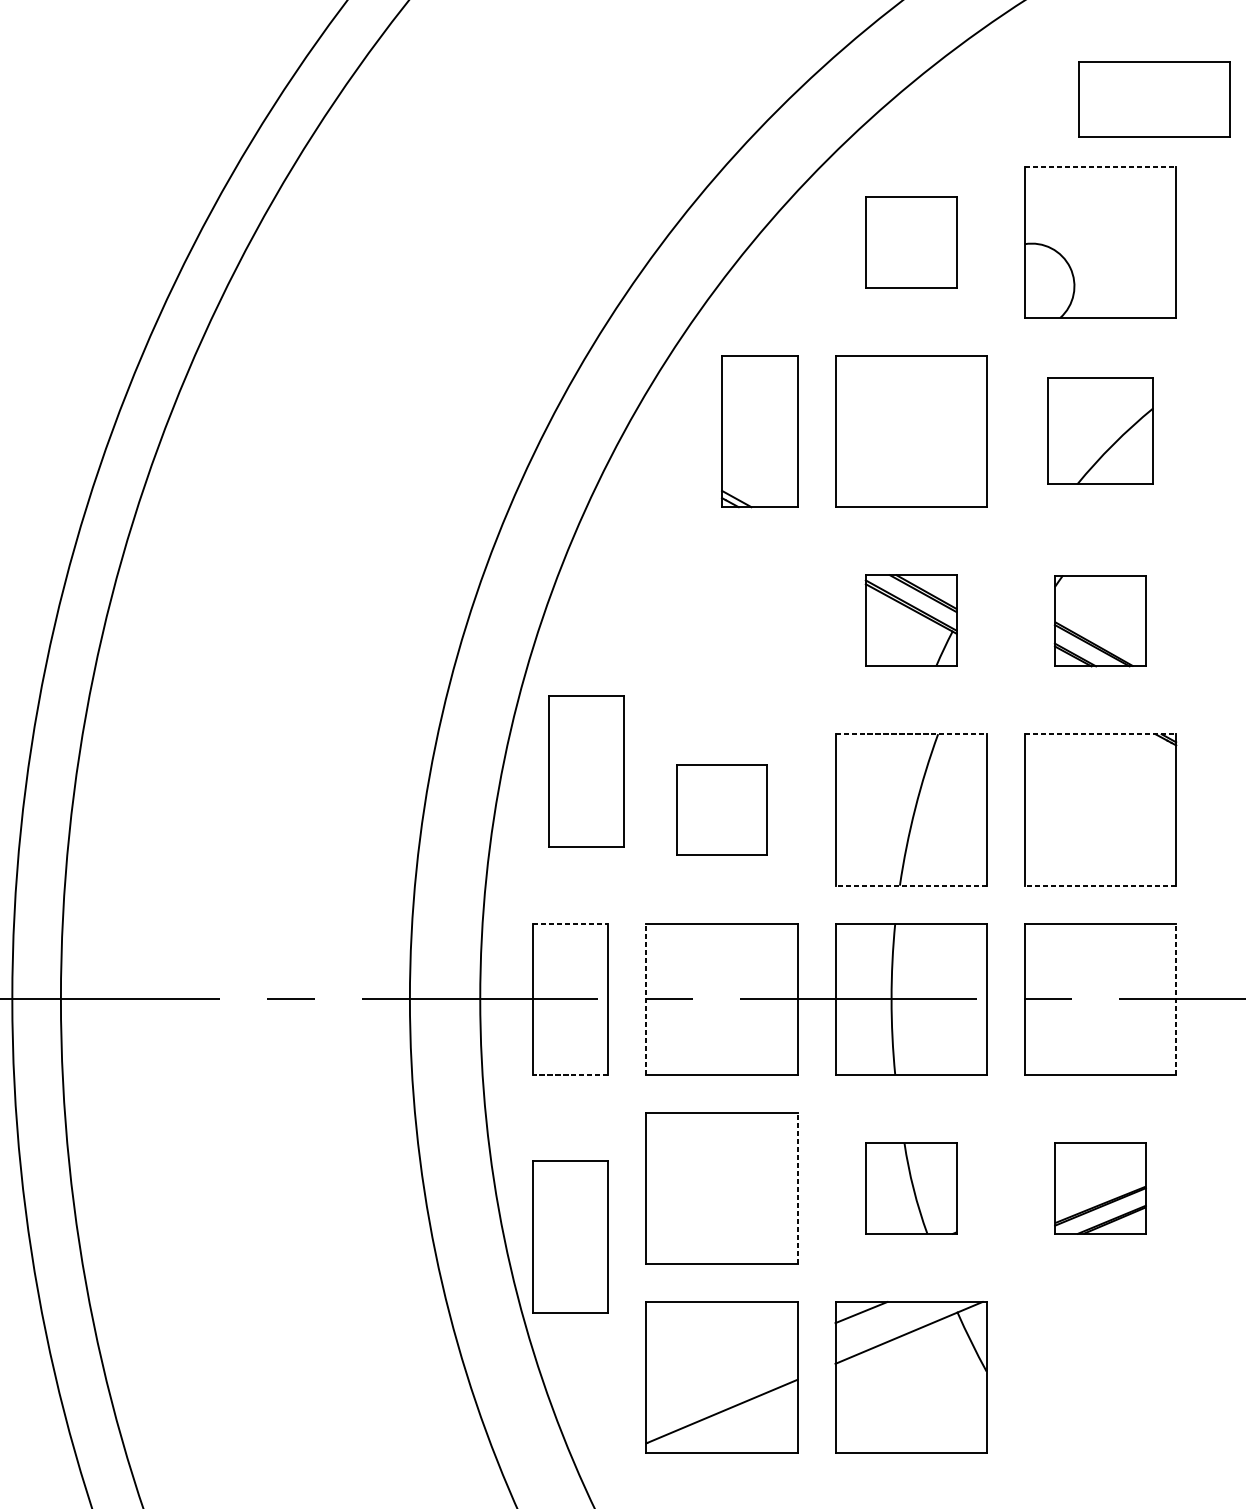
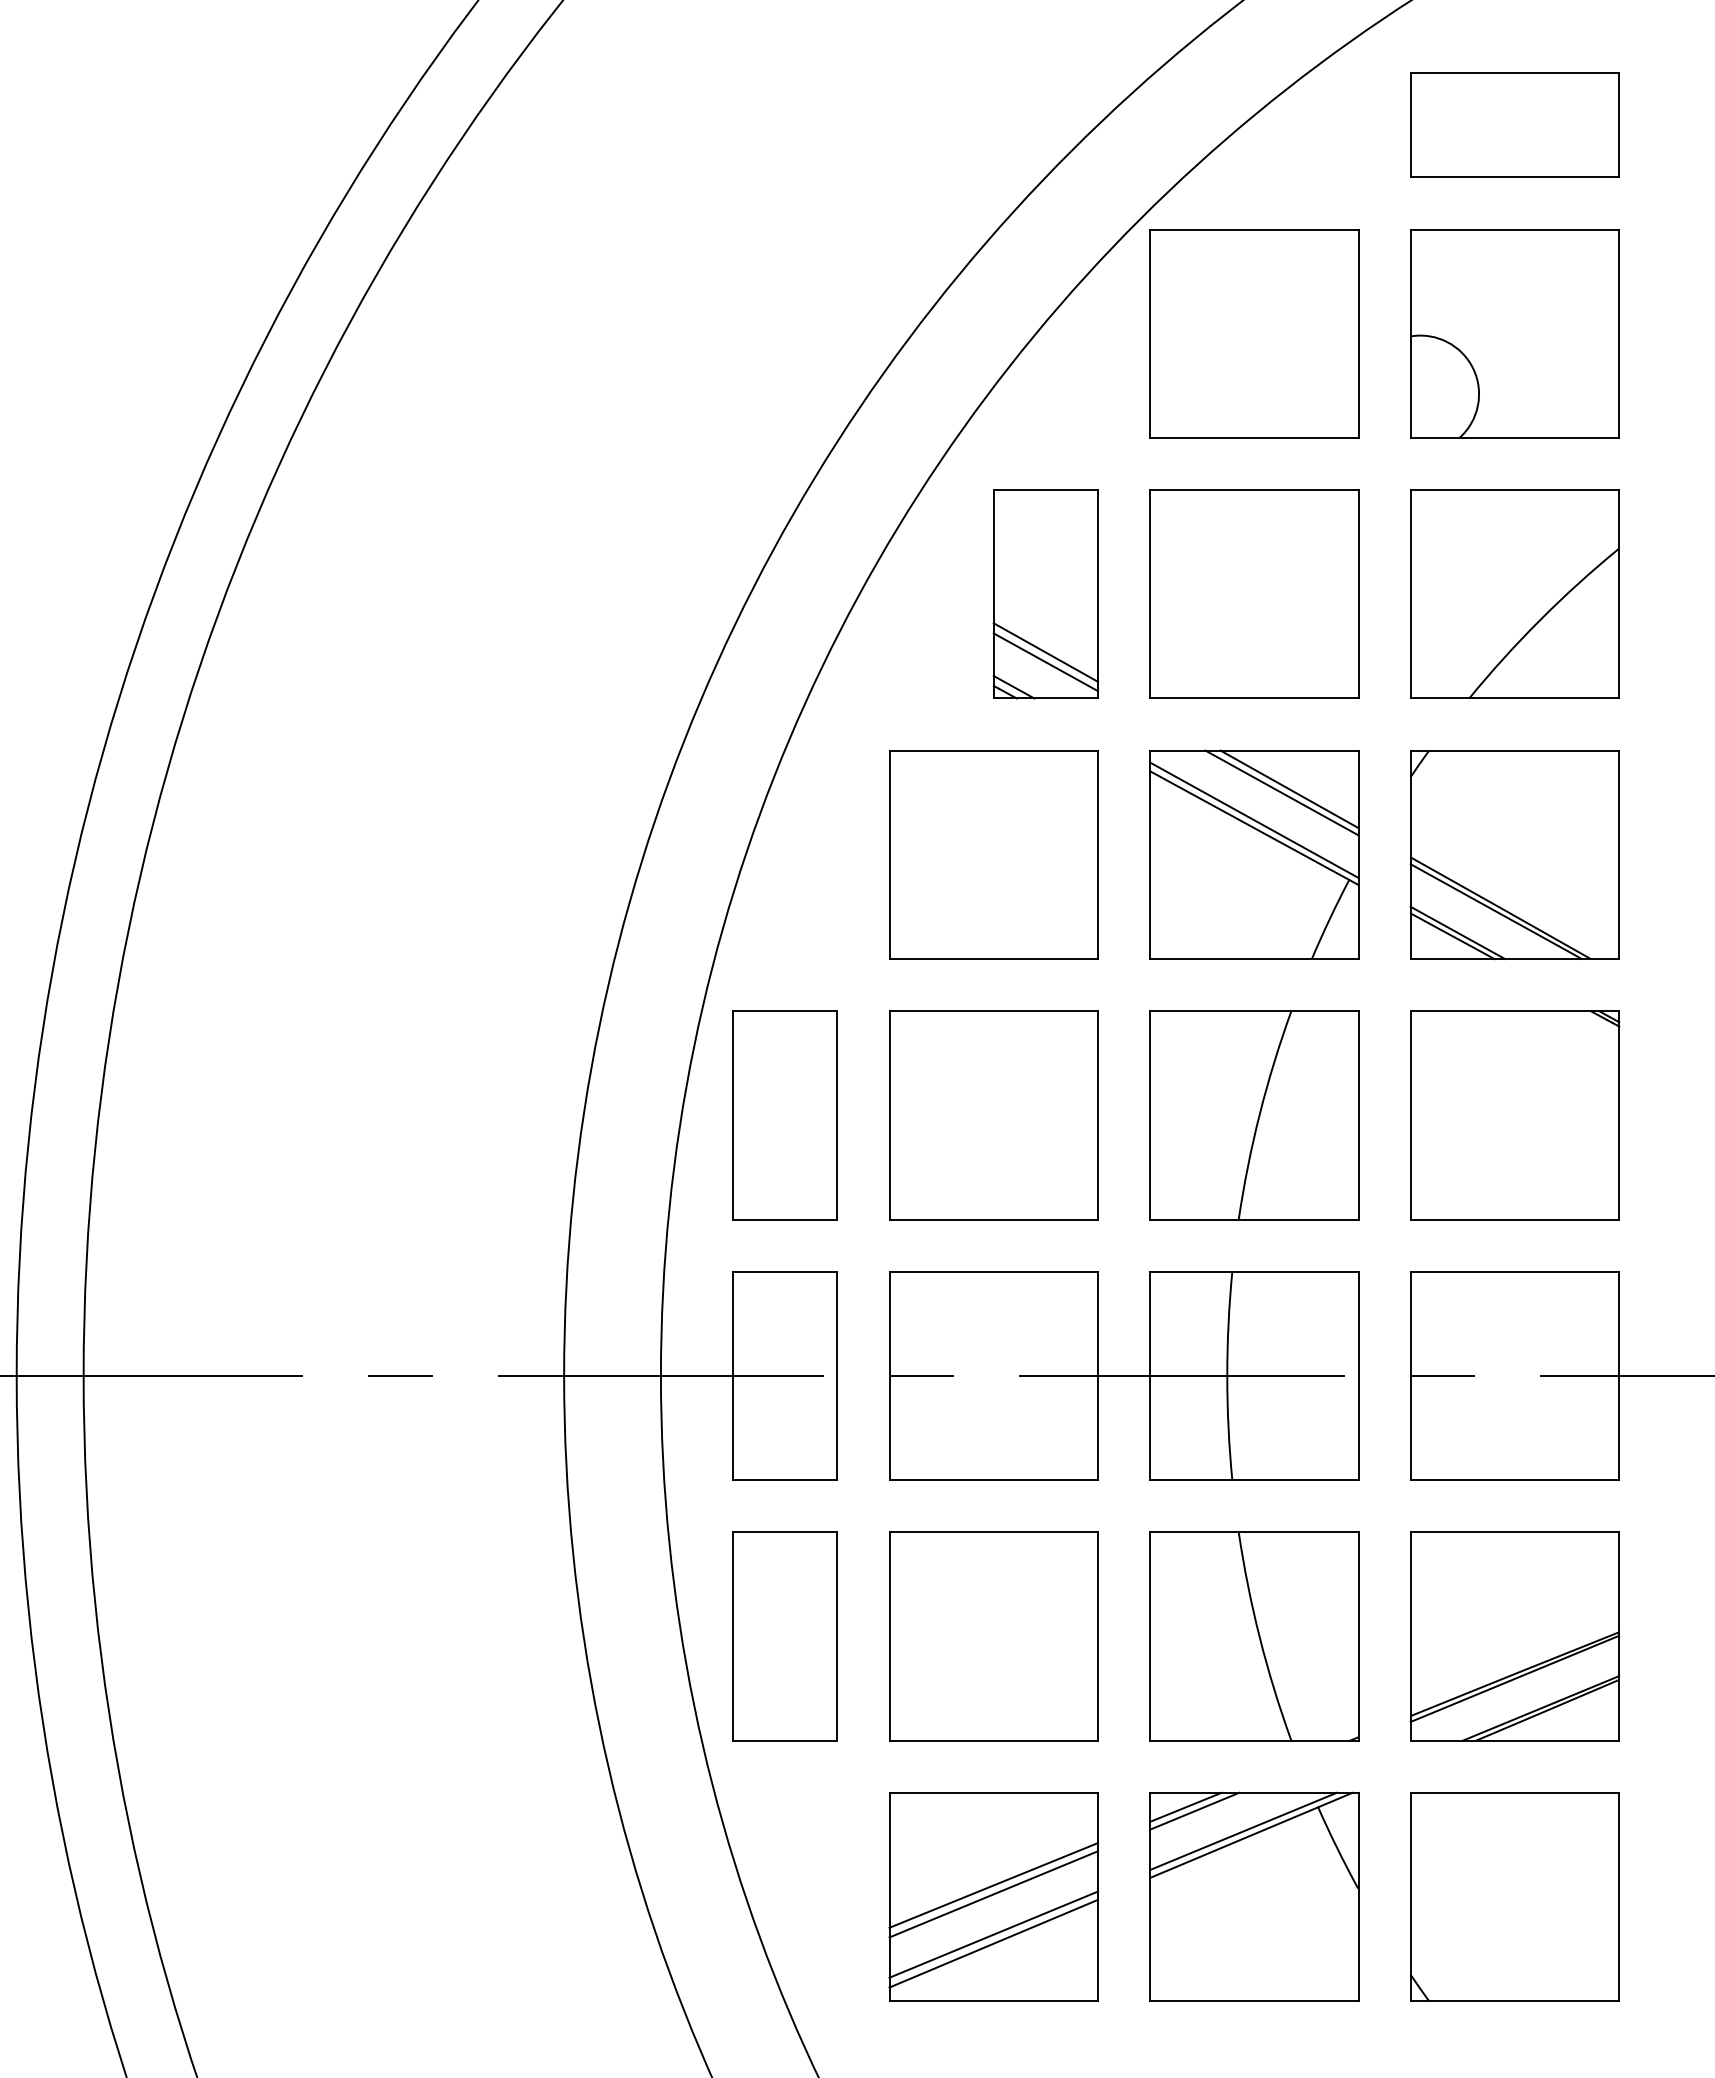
part: (1153, 99) -> (1514, 124), moved
line: (1100, 166) -> (1515, 229), dashed -> solid
part: (911, 242) -> (1254, 333), size x1.67
part: (1100, 430) -> (1514, 593), size x1.43
line: (759, 473) -> (1045, 652), added
line: (759, 481) -> (1045, 662), added
part: (721, 620) -> (993, 854), added
part: (911, 620) -> (1254, 854), size x1.67
part: (1100, 621) -> (1514, 855), size x1.67
line: (911, 734) -> (1254, 1011), dashed -> solid
line: (1100, 734) -> (1515, 1011), dashed -> solid
part: (585, 771) -> (784, 1115), moved
part: (721, 810) -> (993, 1115), size x1.67
line: (910, 885) -> (1253, 1219), dashed -> solid
line: (1100, 885) -> (1514, 1219), dashed -> solid
line: (570, 923) -> (785, 1271), dashed -> solid
line: (646, 998) -> (889, 1375), dashed -> solid
line: (1176, 998) -> (1619, 1375), dashed -> solid
line: (569, 1075) -> (784, 1480), dashed -> solid
line: (798, 1187) -> (1098, 1635), dashed -> solid
part: (911, 1188) -> (1254, 1636), size x1.67
part: (1100, 1188) -> (1514, 1636), size x1.67
part: (569, 1237) -> (784, 1636), moved
line: (867, 1314) -> (1194, 1810), added
line: (903, 1330) -> (1243, 1831), added
line: (721, 1369) -> (993, 1885), added
line: (721, 1375) -> (993, 1894), added
part: (1100, 1377) -> (1514, 1896), added
line: (721, 1404) -> (993, 1934), added

